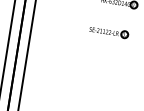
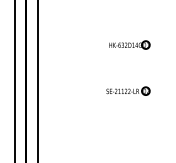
part: (109, 31) -> (128, 90), moved

